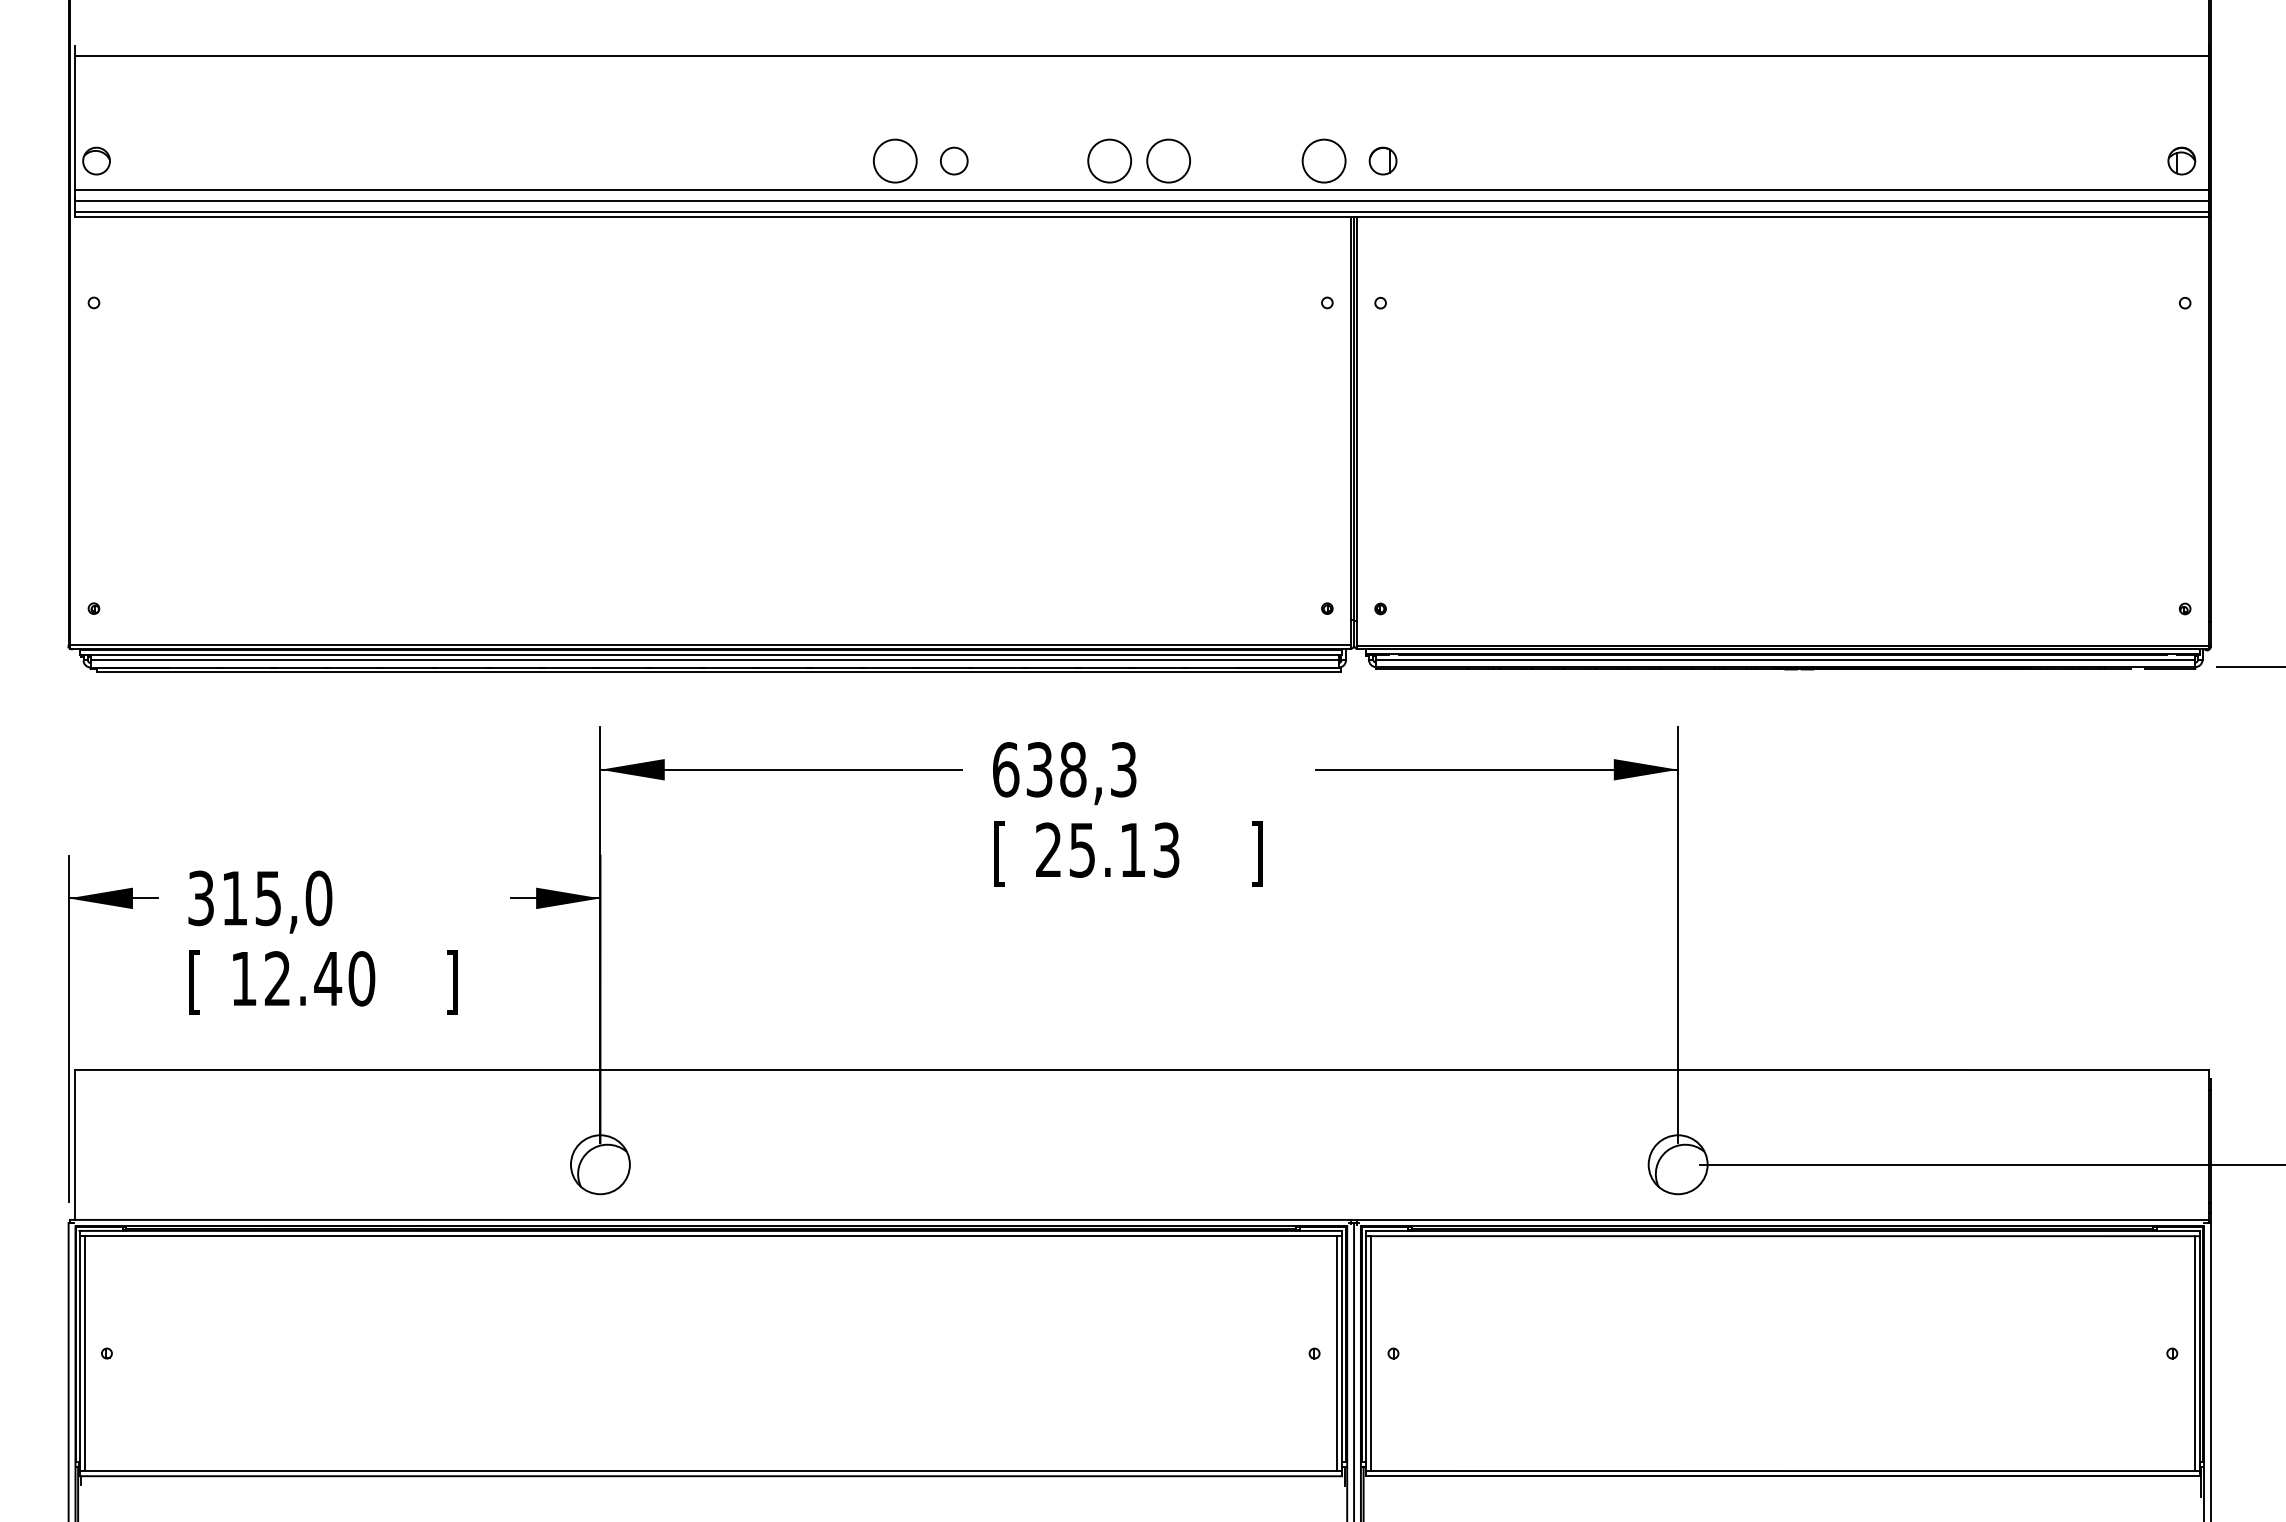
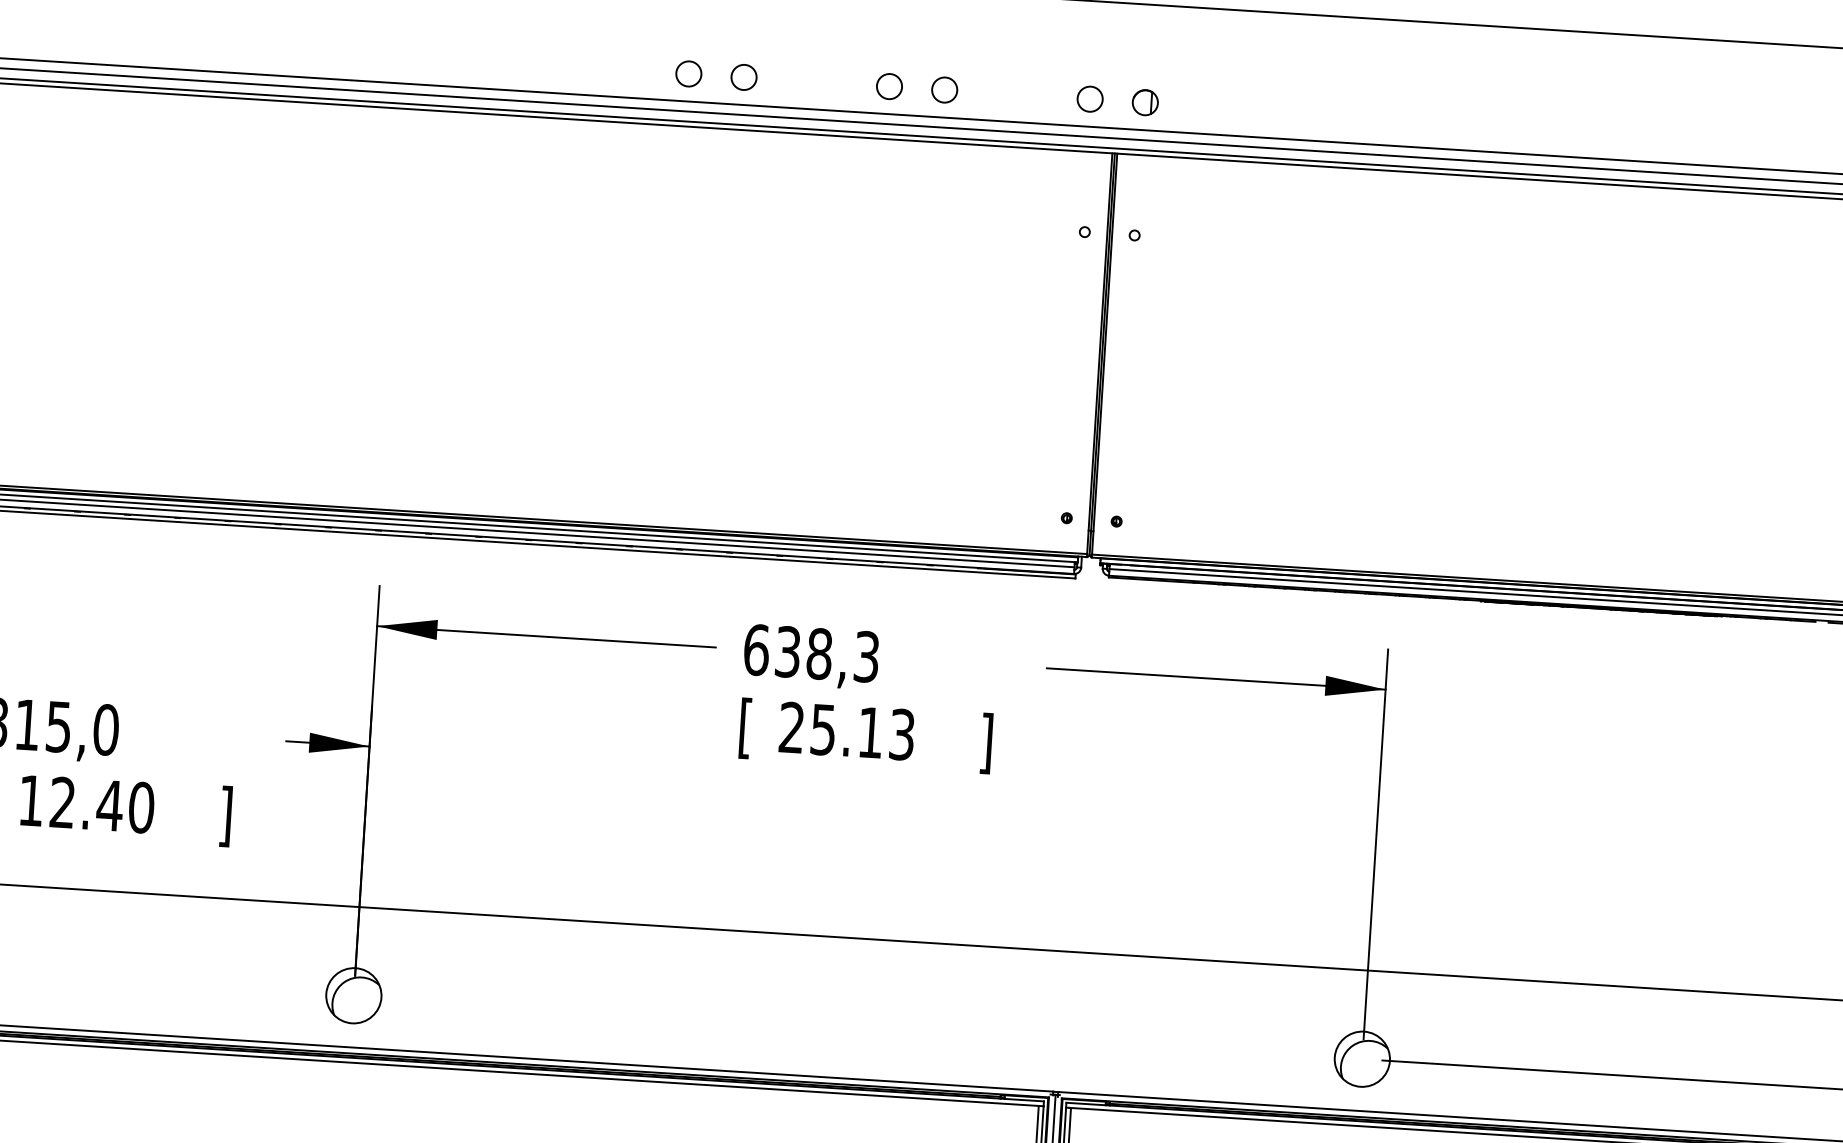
circle: (894, 160) -> (688, 73), size x0.62
circle: (1109, 160) -> (889, 86), size x0.62
circle: (1168, 160) -> (944, 89), size x0.62
circle: (1323, 160) -> (1089, 98), size x0.62

